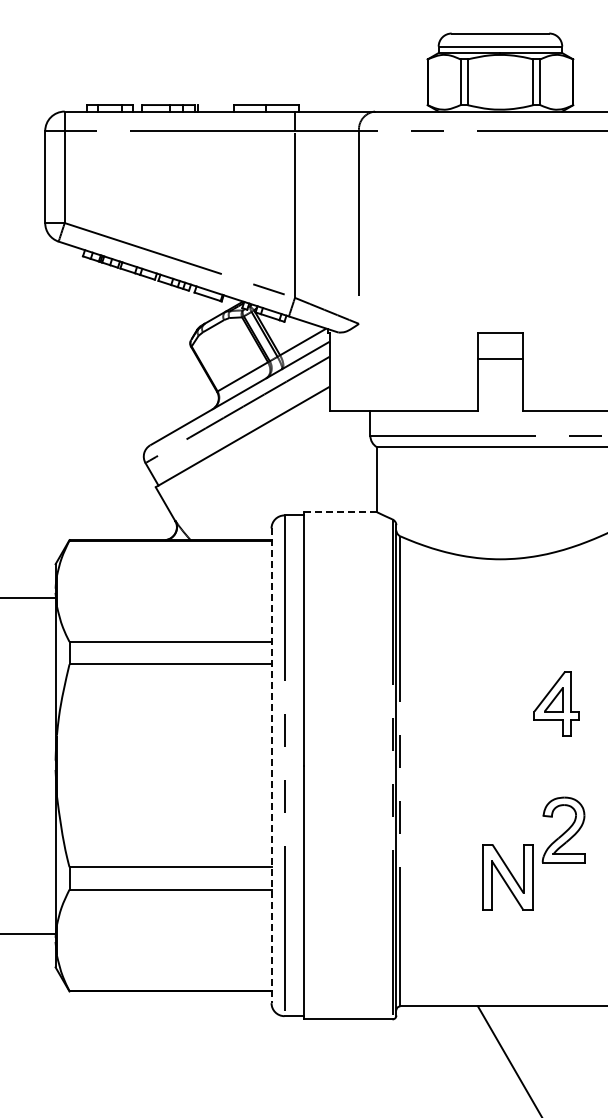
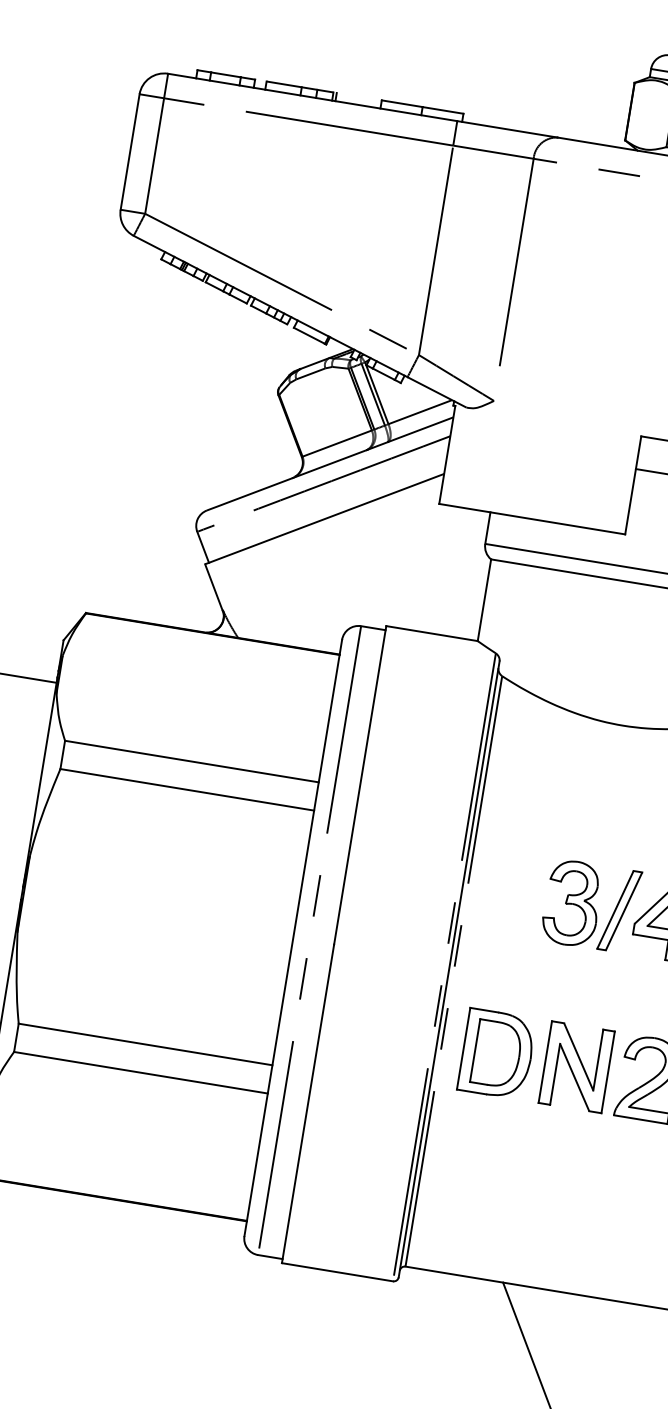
line: (340, 512) -> (431, 634), dashed -> solid
part: (497, 703) -> (589, 906), added
line: (271, 766) -> (293, 938), dashed -> solid
part: (444, 829) -> (497, 1053), added
part: (507, 877) -> (576, 1067), moved

